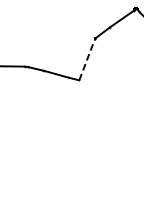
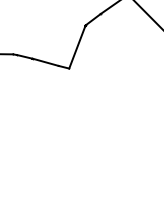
line: (87, 59) -> (77, 47), dashed -> solid

